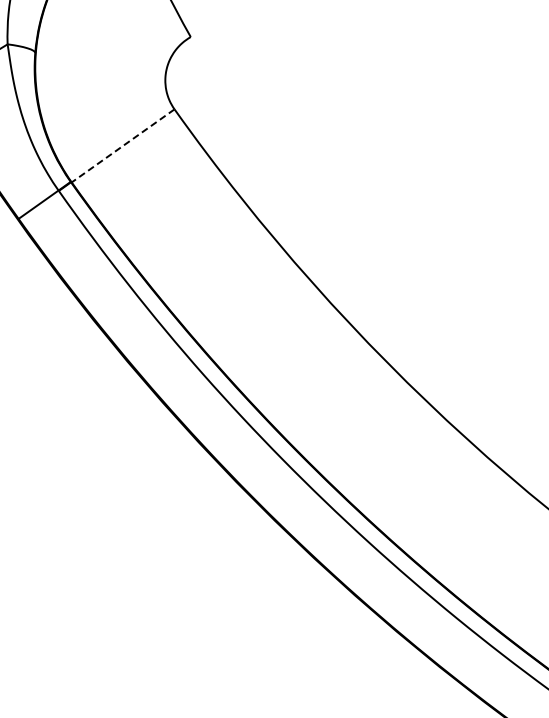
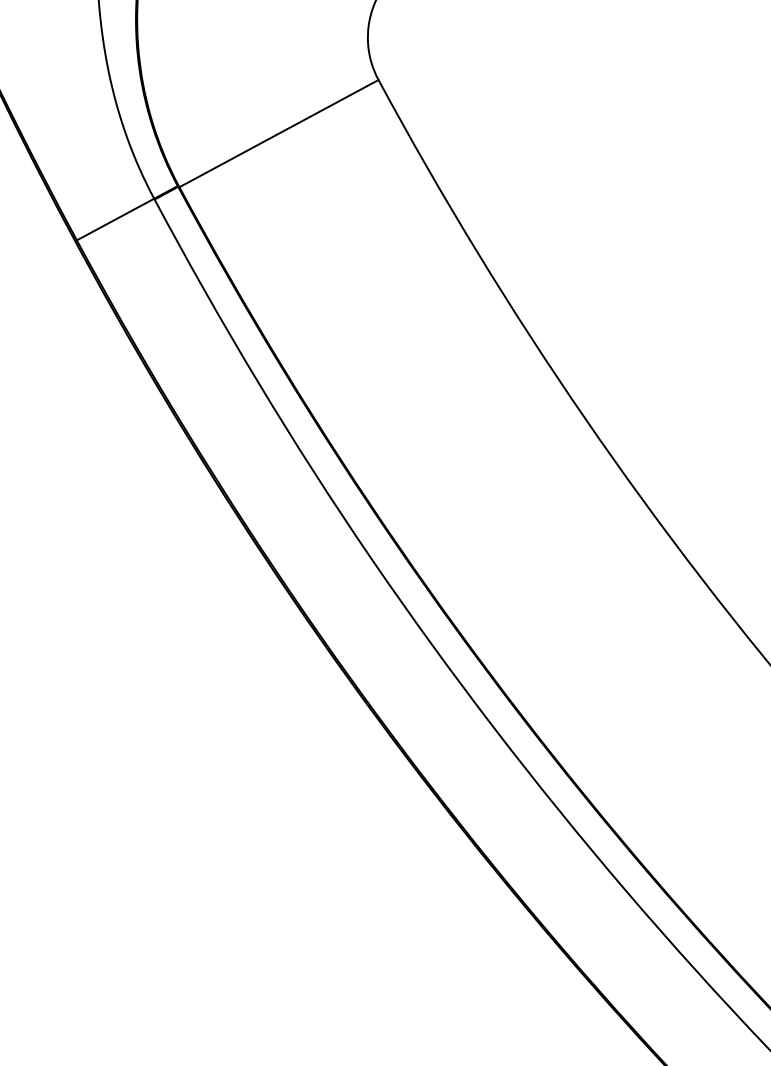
line: (122, 146) -> (277, 134), dashed -> solid

